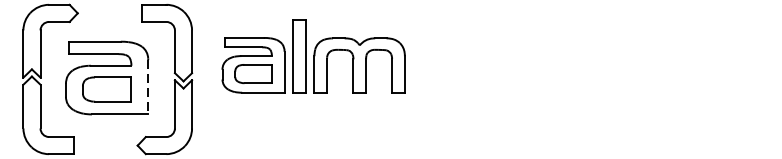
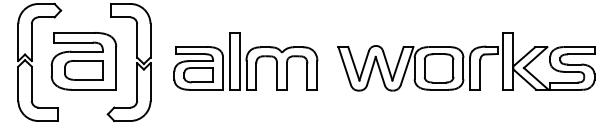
part: (313, 56) -> (245, 61), moved
part: (595, 78) -> (466, 61), added
line: (148, 88) -> (116, 69), dashed -> solid

